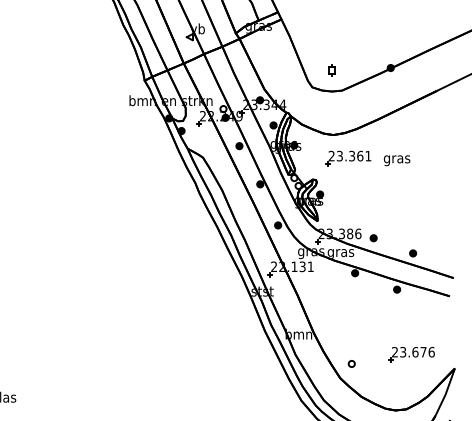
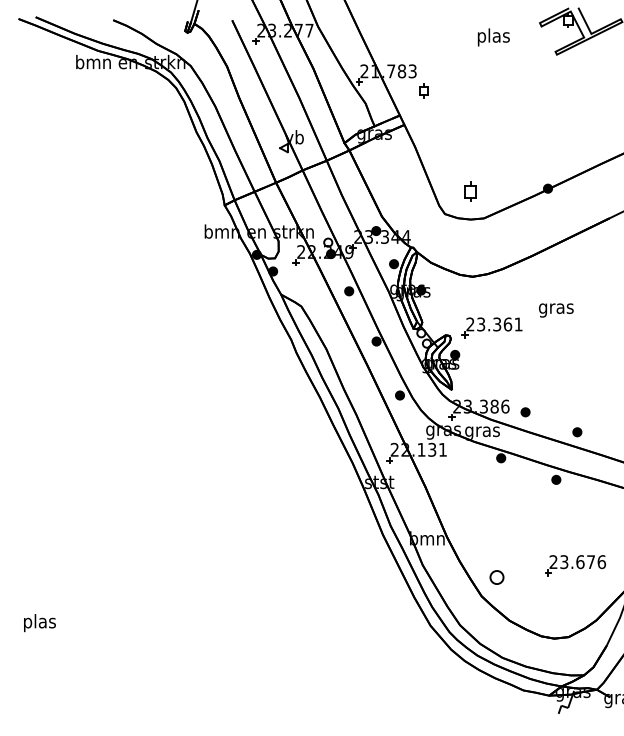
part: (331, 70) -> (470, 191), size x1.4
part: (347, 158) -> (491, 327), moved
part: (351, 363) -> (496, 577), size x1.6

